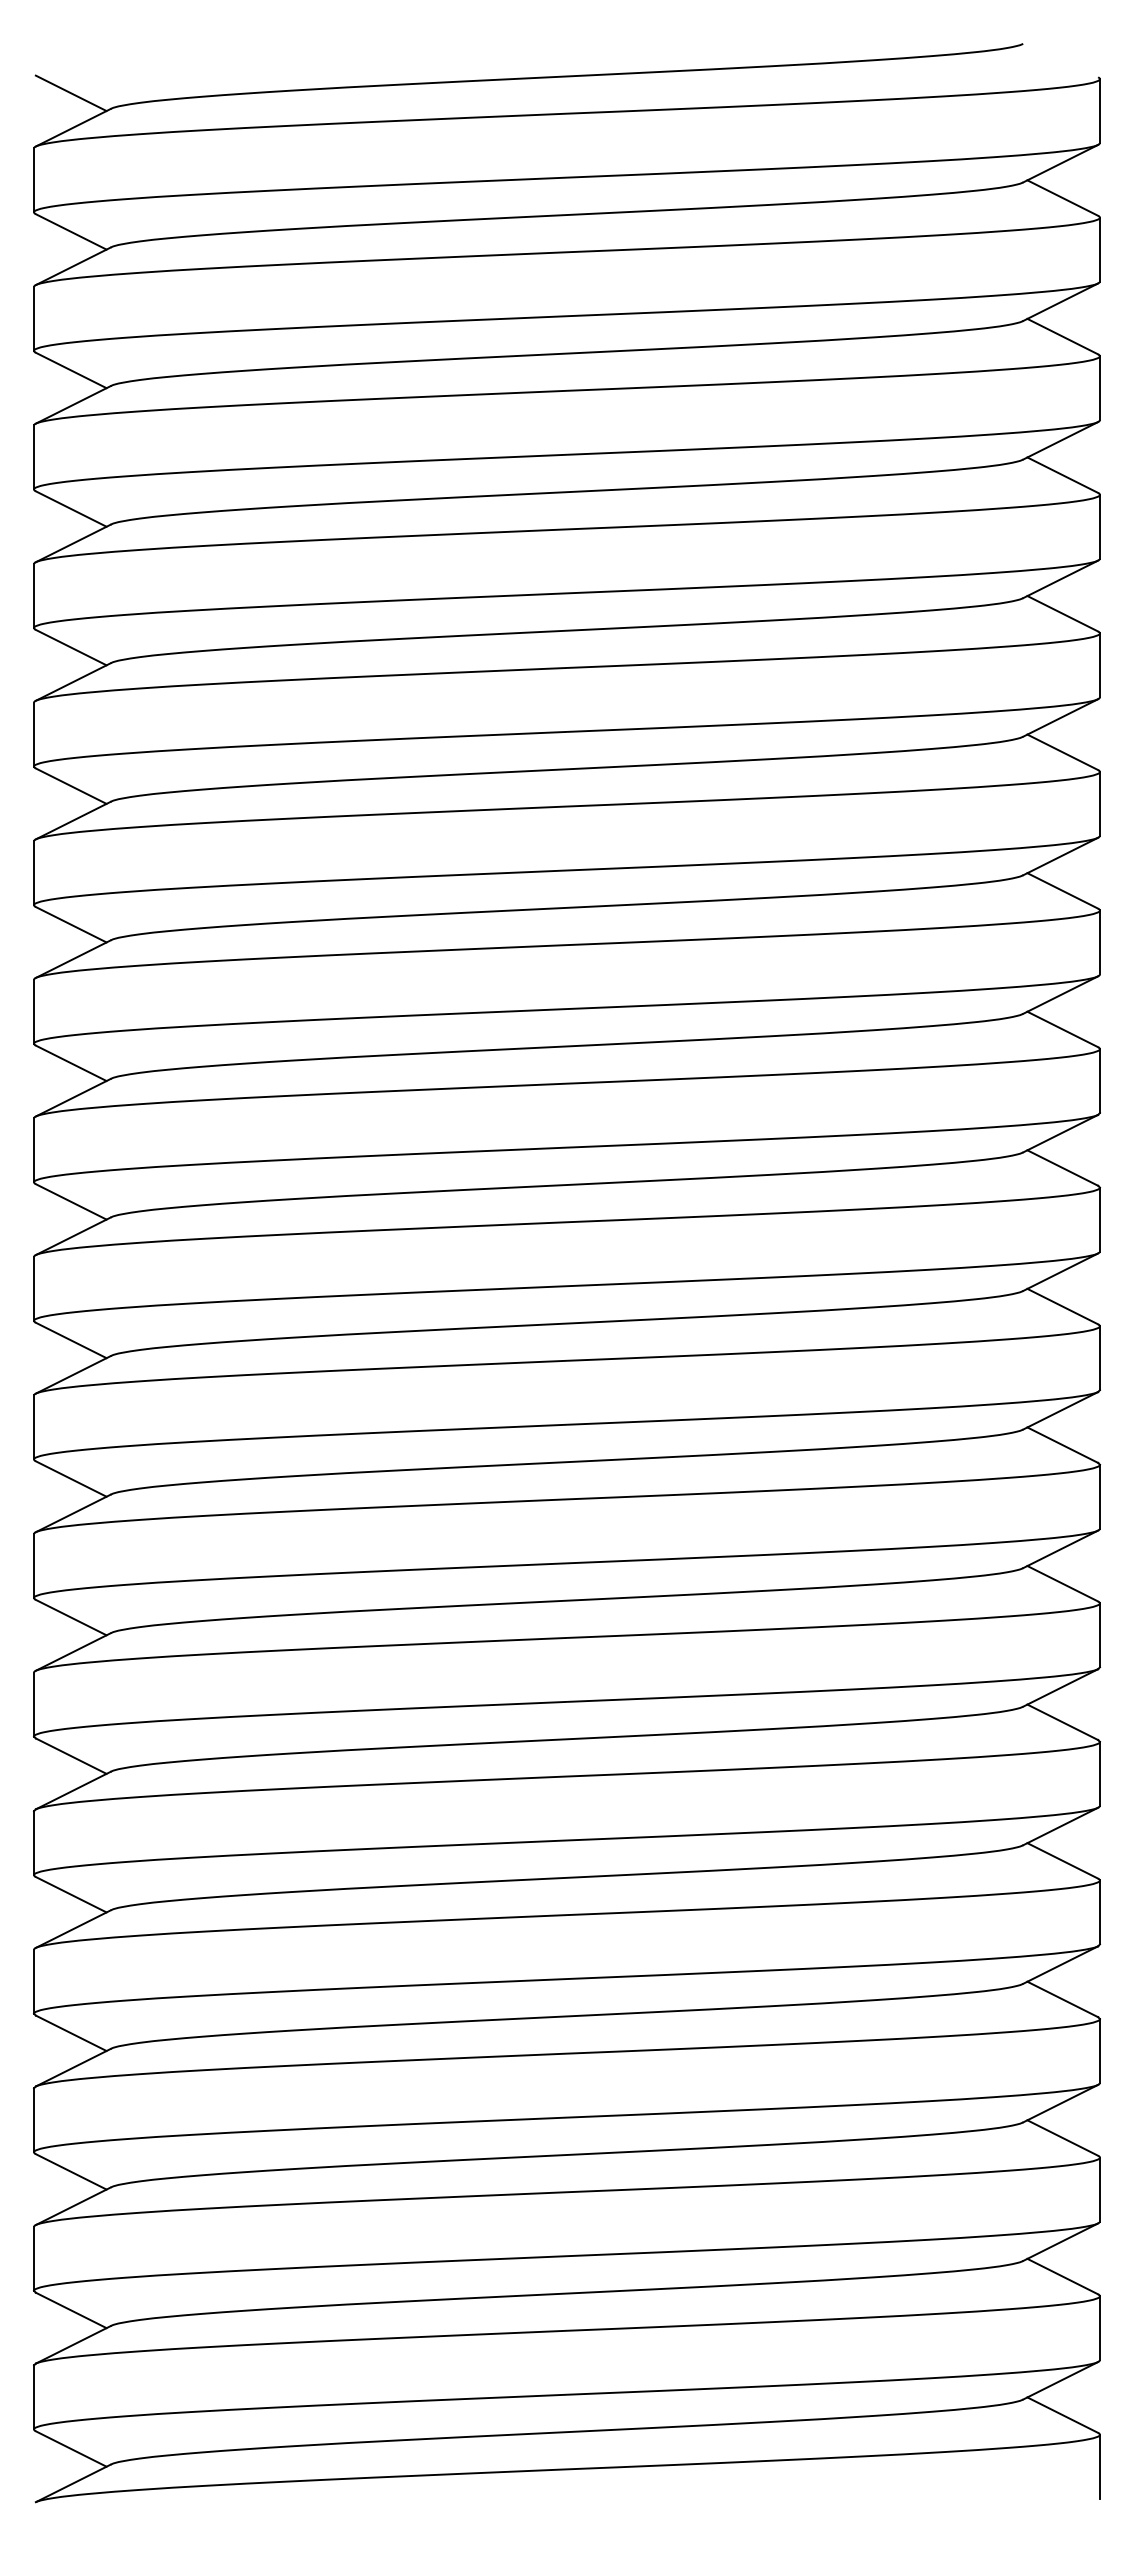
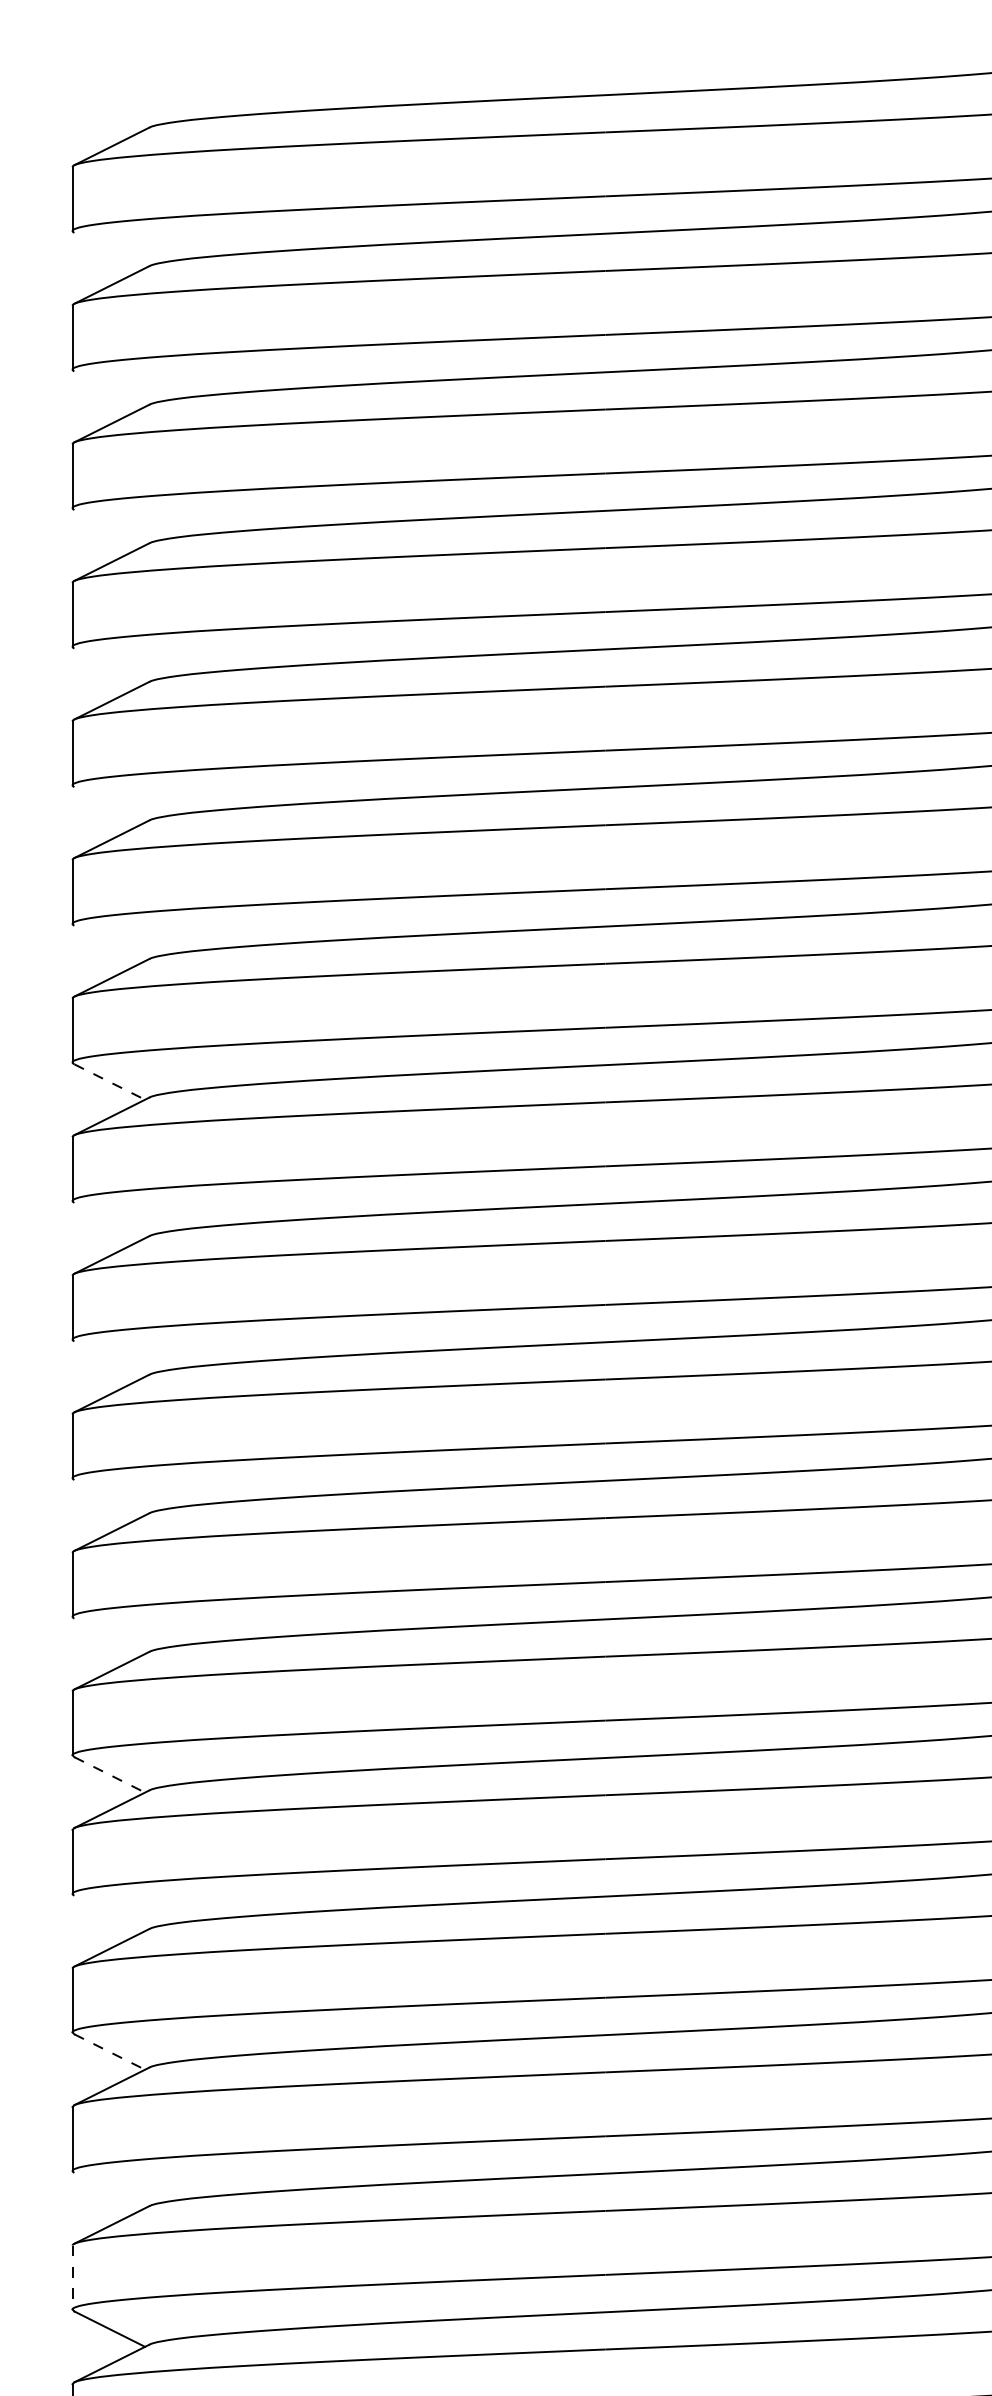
line: (70, 93) -> (109, 112), removed
line: (70, 231) -> (109, 250), removed
line: (70, 370) -> (109, 389), removed
line: (70, 508) -> (109, 527), removed
line: (70, 647) -> (109, 666), removed
line: (70, 785) -> (109, 804), removed
line: (70, 924) -> (109, 943), removed
line: (71, 1063) -> (110, 1082), solid -> dashed
line: (70, 1201) -> (109, 1220), removed
line: (70, 1340) -> (109, 1359), removed
line: (70, 1478) -> (109, 1497), removed
line: (70, 1617) -> (109, 1636), removed
line: (71, 1756) -> (110, 1775), solid -> dashed
line: (70, 1894) -> (109, 1913), removed
line: (71, 2033) -> (110, 2052), solid -> dashed
line: (70, 2171) -> (109, 2190), removed
line: (34, 2258) -> (73, 2277), solid -> dashed

